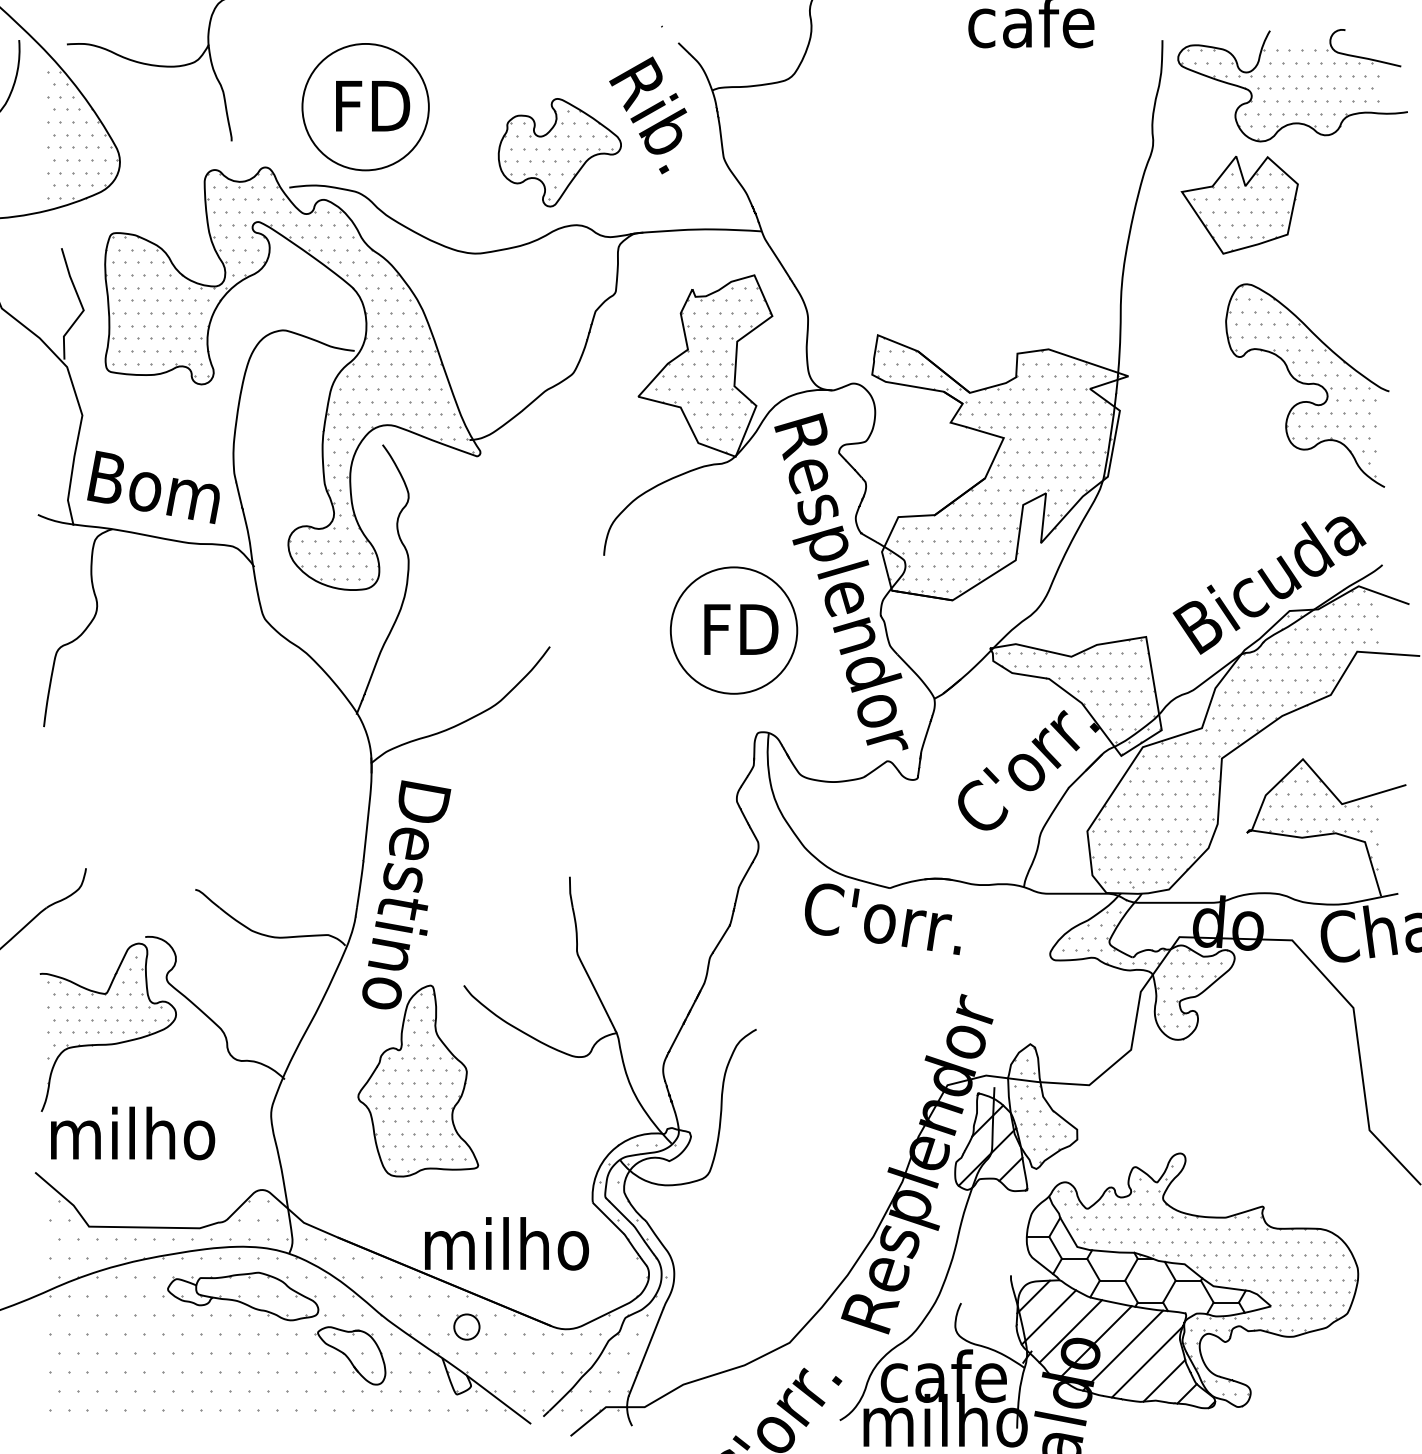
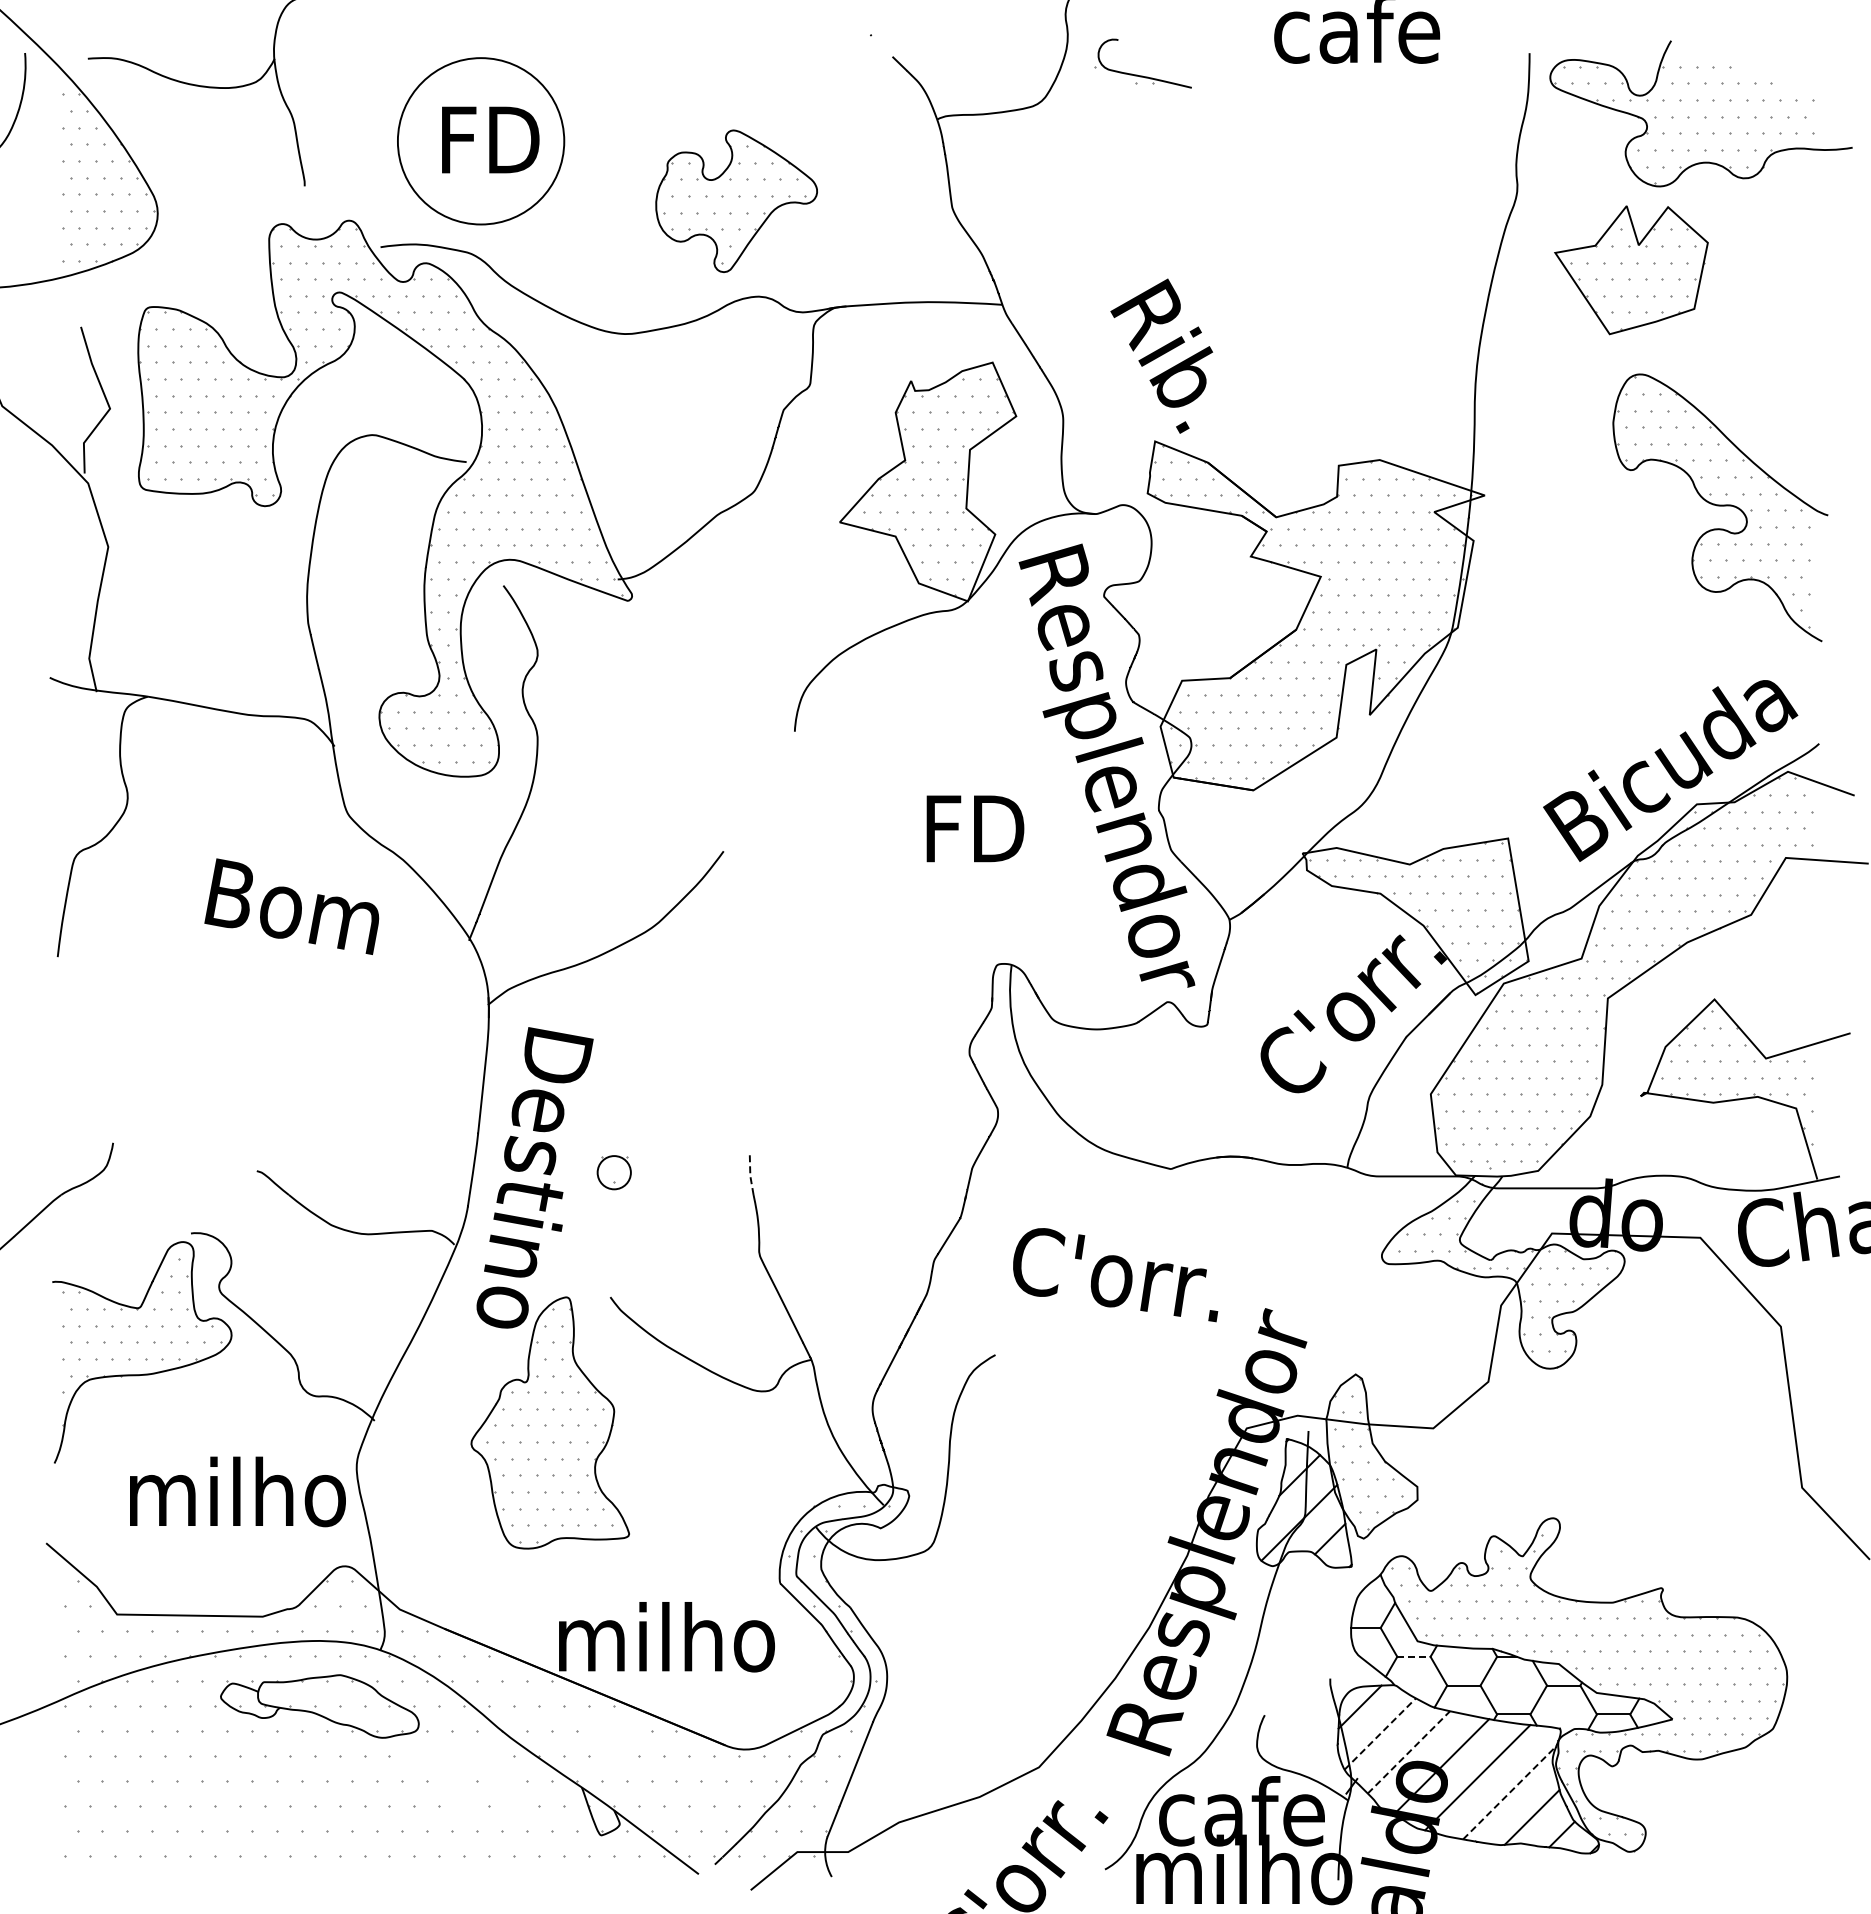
part: (1363, 57) -> (1142, 75), moved
text: (647, 114) -> (1161, 355), moved
text: (153, 487) -> (291, 906), moved
circle: (733, 630) -> (965, 830), removed
line: (570, 892) -> (750, 1174), solid -> dashed
text: (882, 919) -> (1115, 1275), moved
text: (132, 1133) -> (237, 1491), moved
line: (1074, 1258) -> (1413, 1656), solid -> dashed
line: (1049, 1317) -> (1380, 1733), solid -> dashed
part: (466, 1326) -> (613, 1172), moved
line: (1071, 1331) -> (1409, 1752), solid -> dashed
part: (353, 1355) -> (464, 1784), removed
line: (1147, 1361) -> (1510, 1792), solid -> dashed

